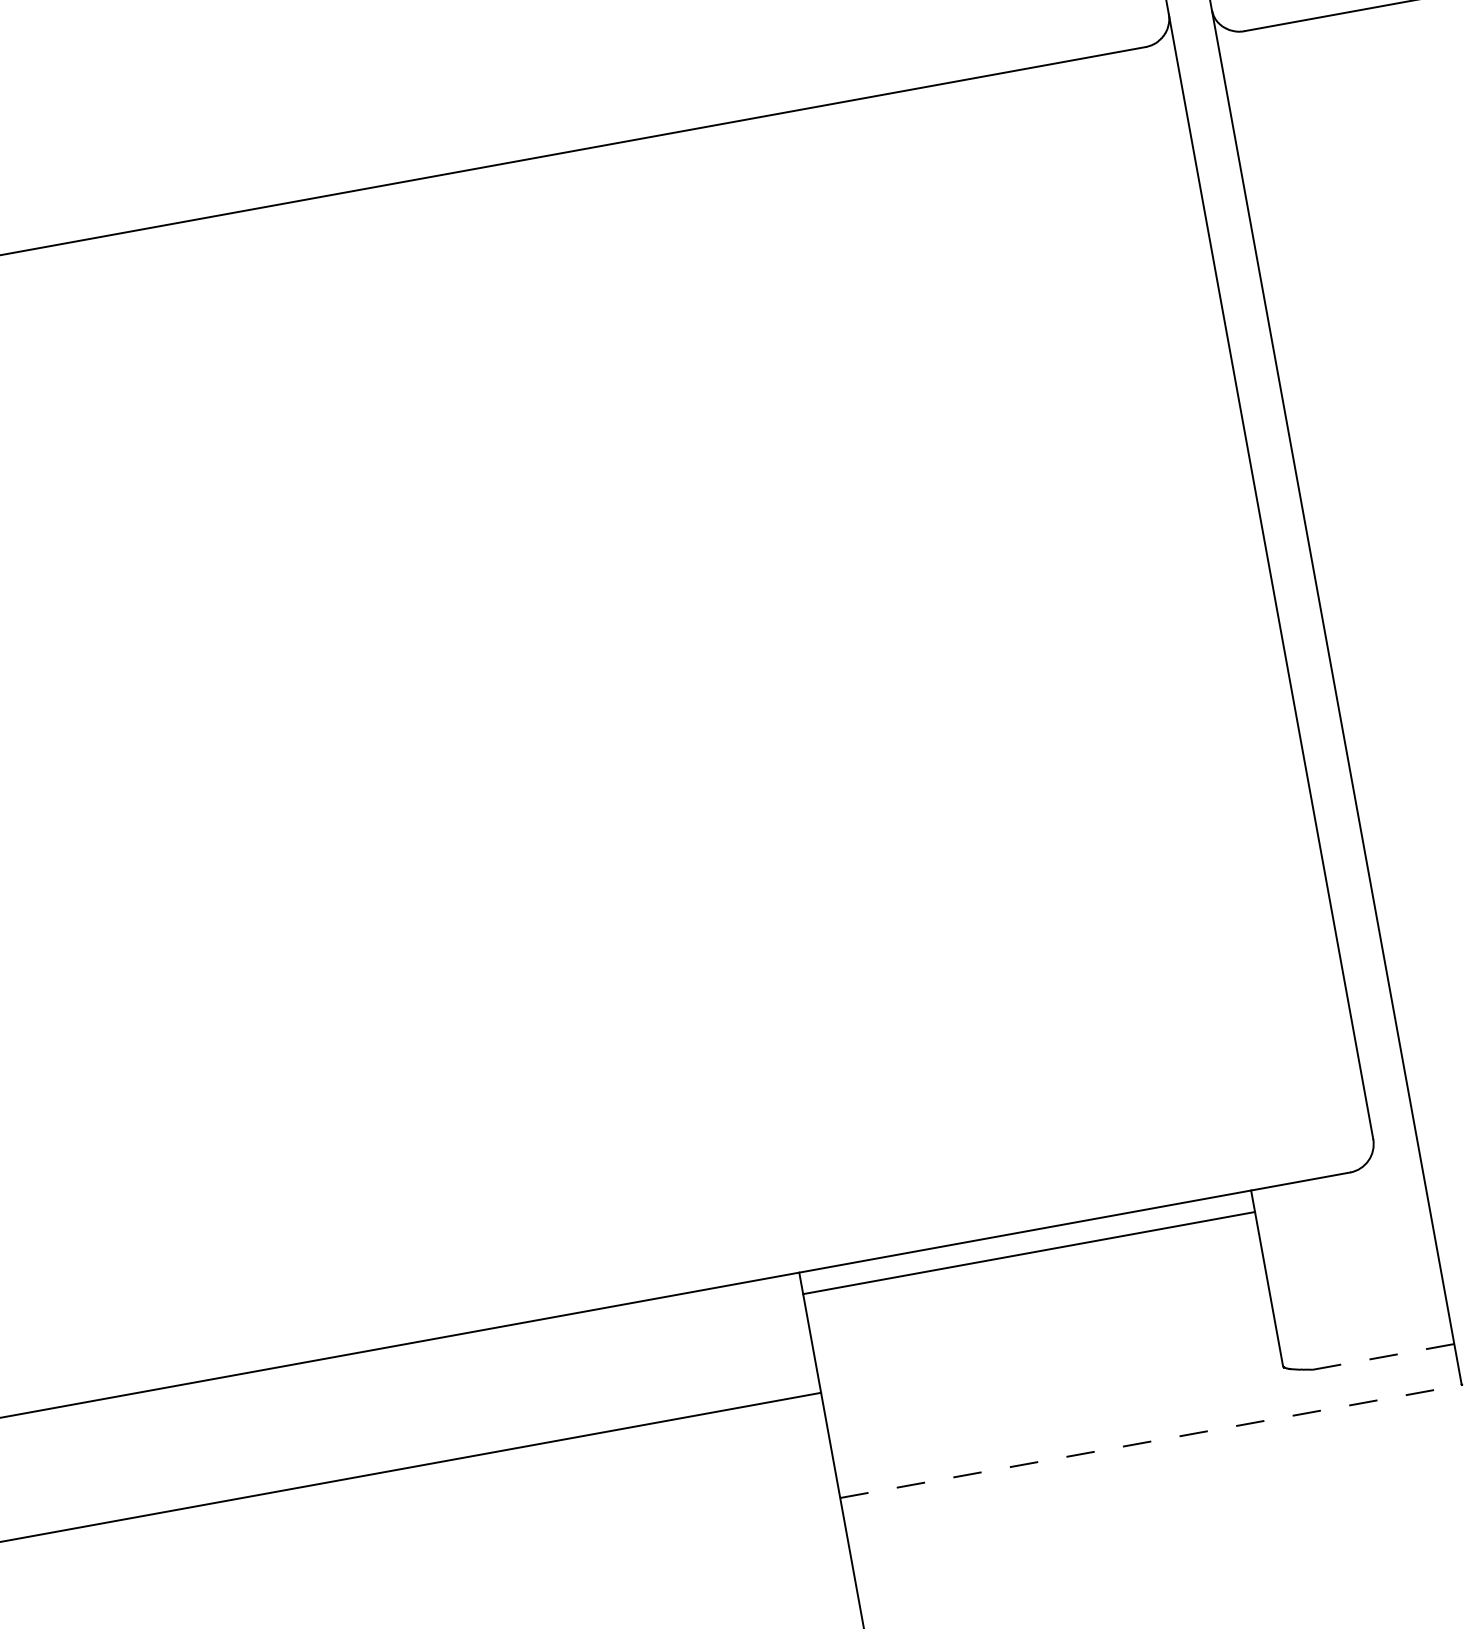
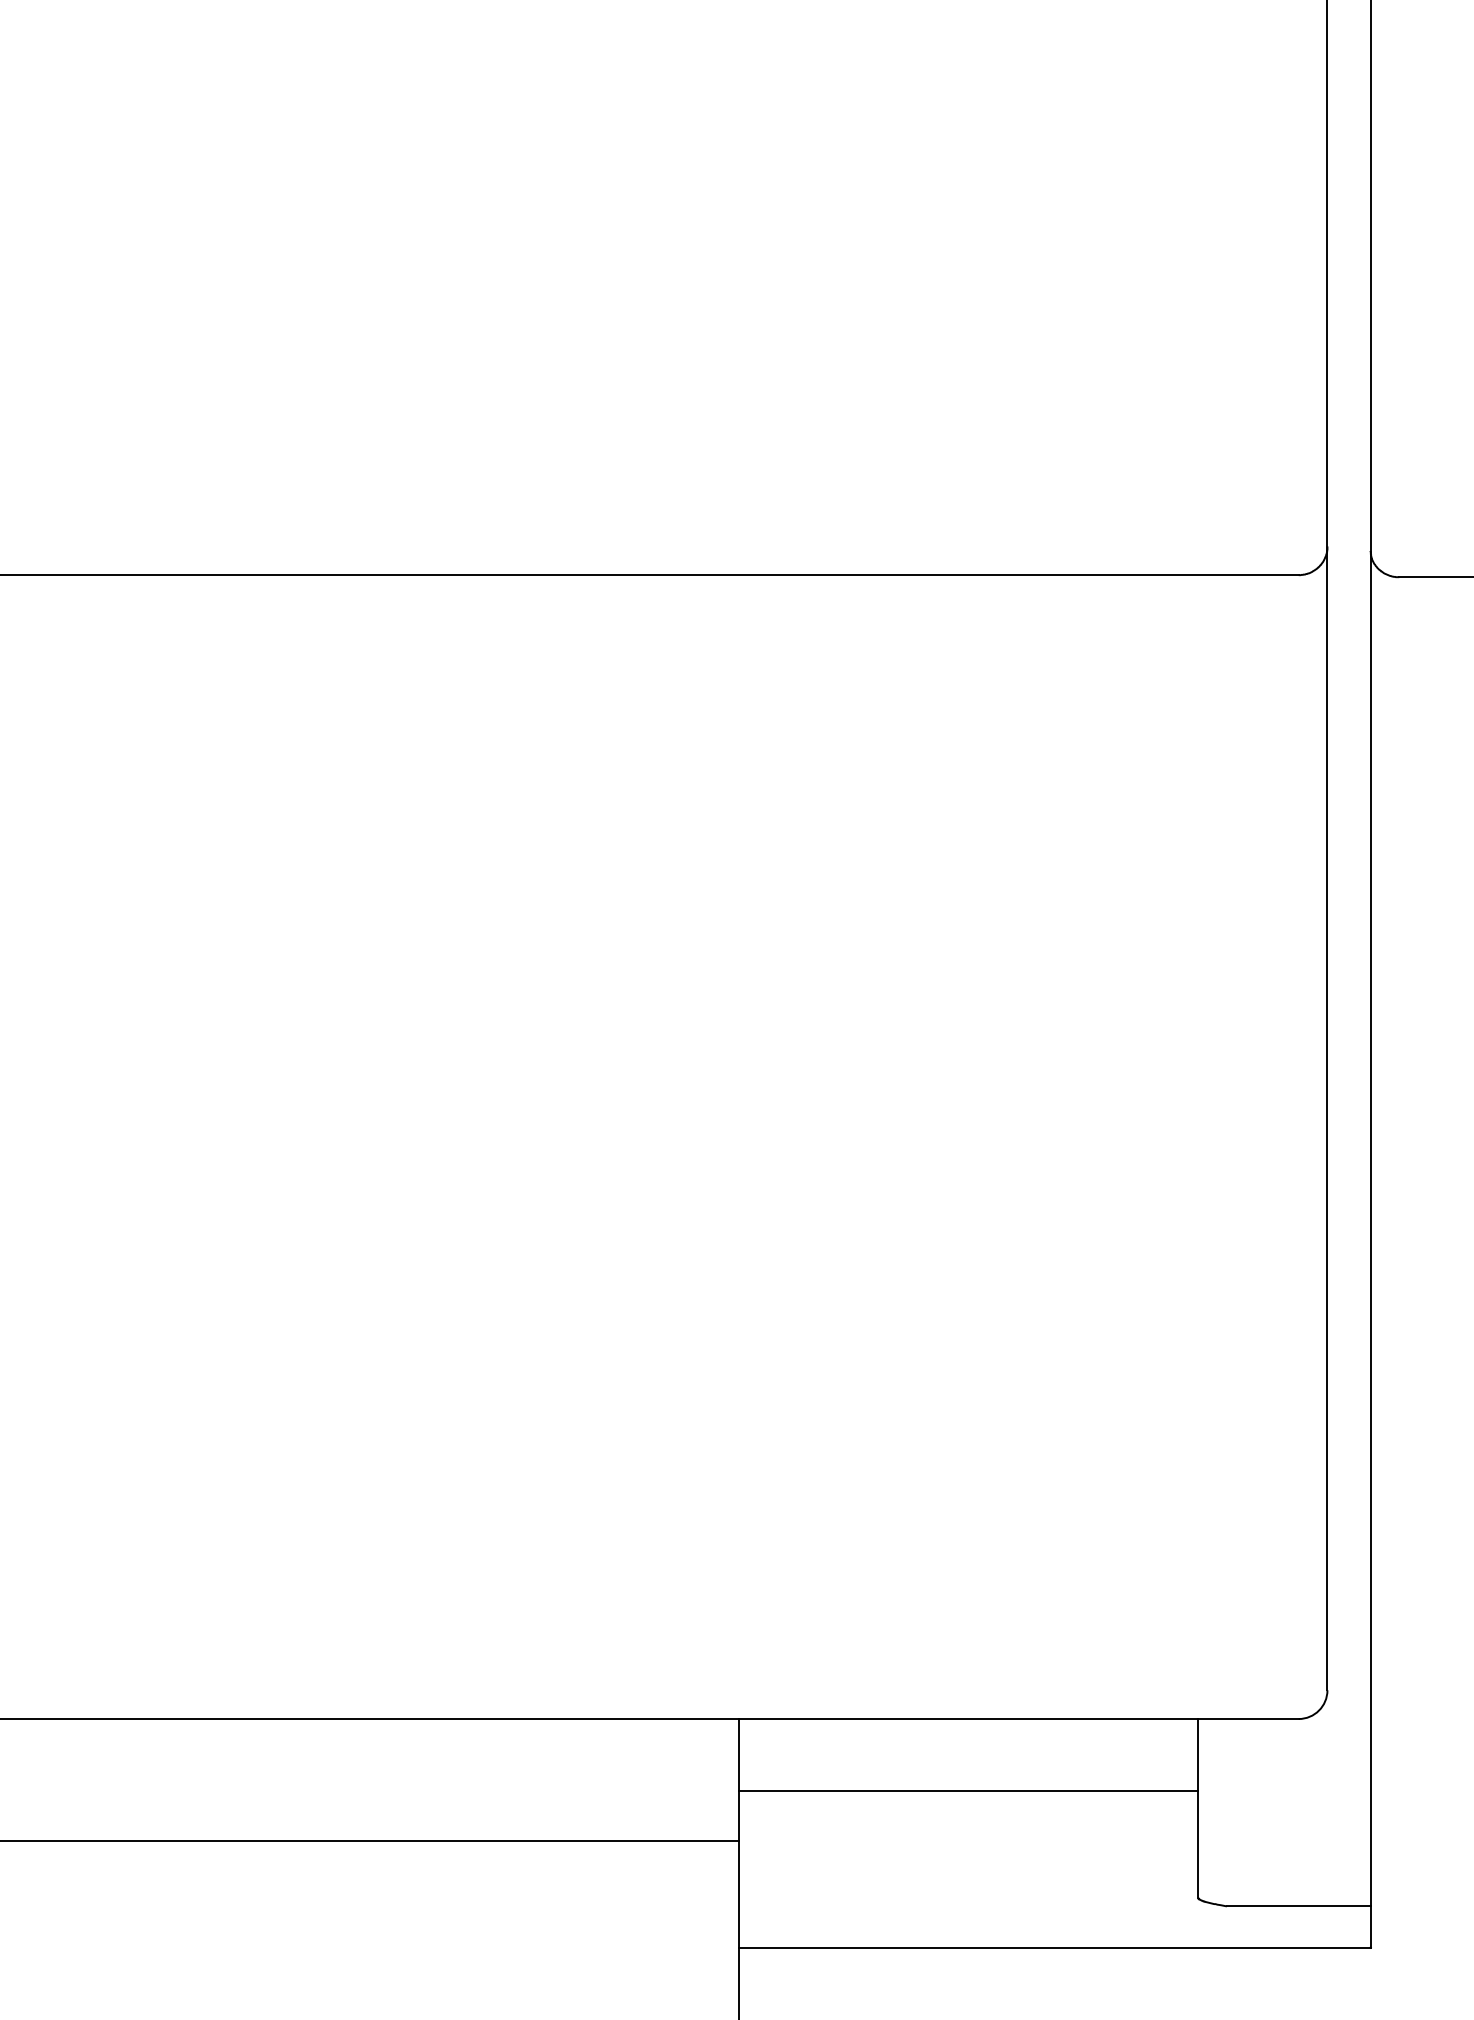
line: (1029, 1252) -> (968, 1790), moved
line: (1383, 1357) -> (1298, 1906), dashed -> solid
line: (1150, 1441) -> (1054, 1948), dashed -> solid

